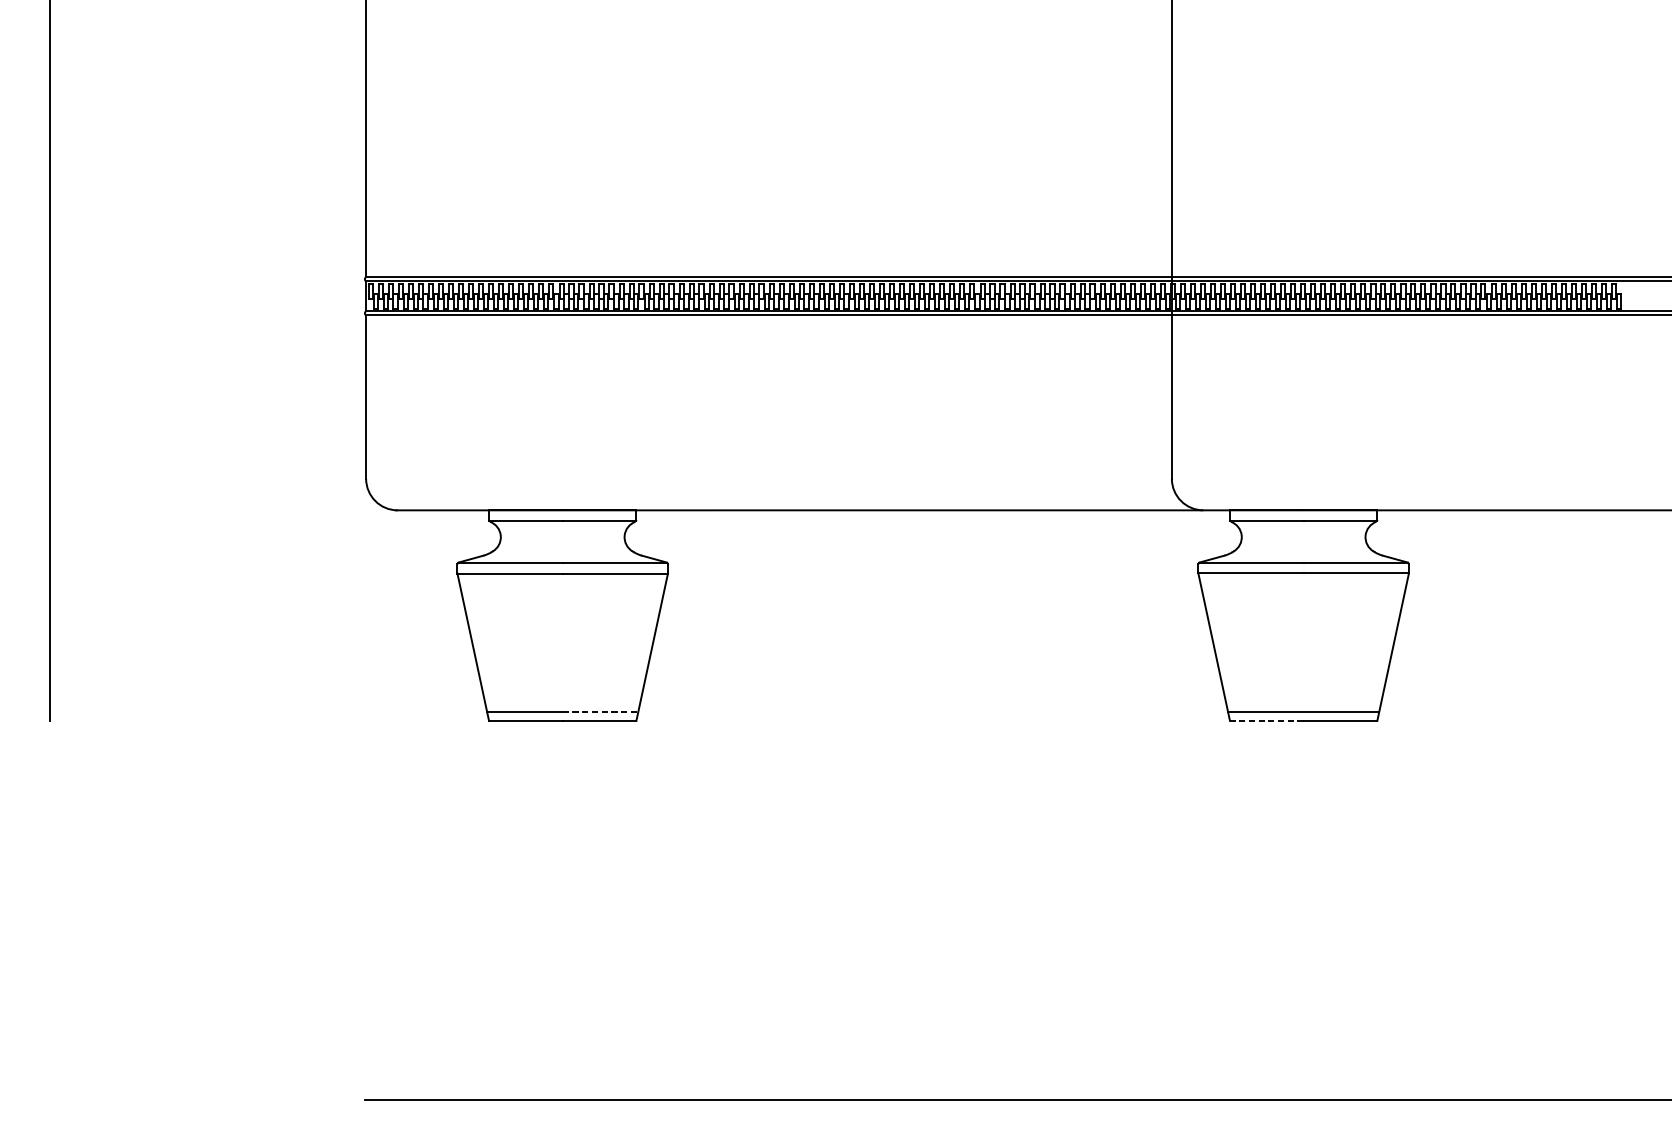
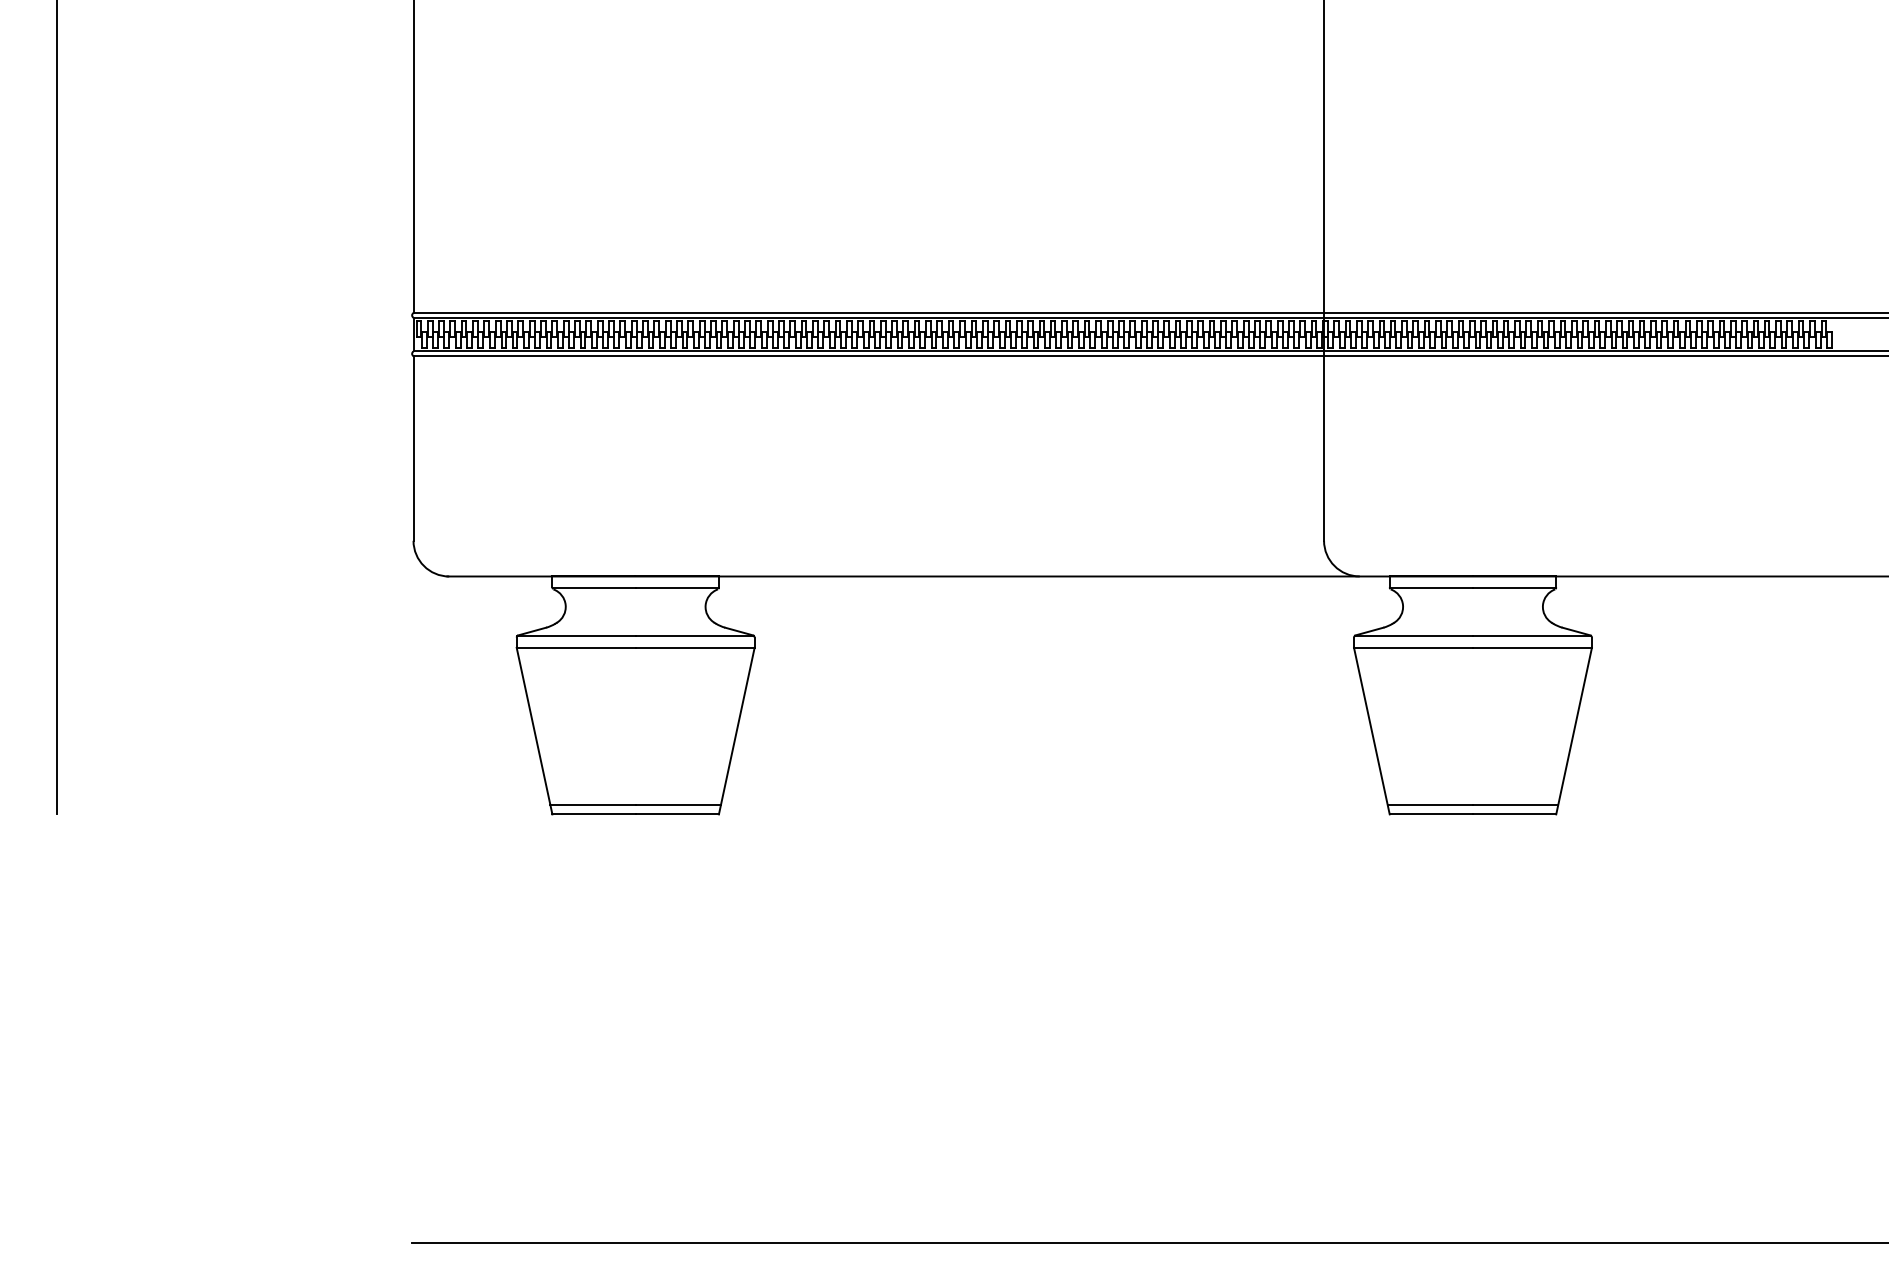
line: (600, 712) -> (678, 804), dashed -> solid
line: (1266, 720) -> (1431, 814), dashed -> solid

